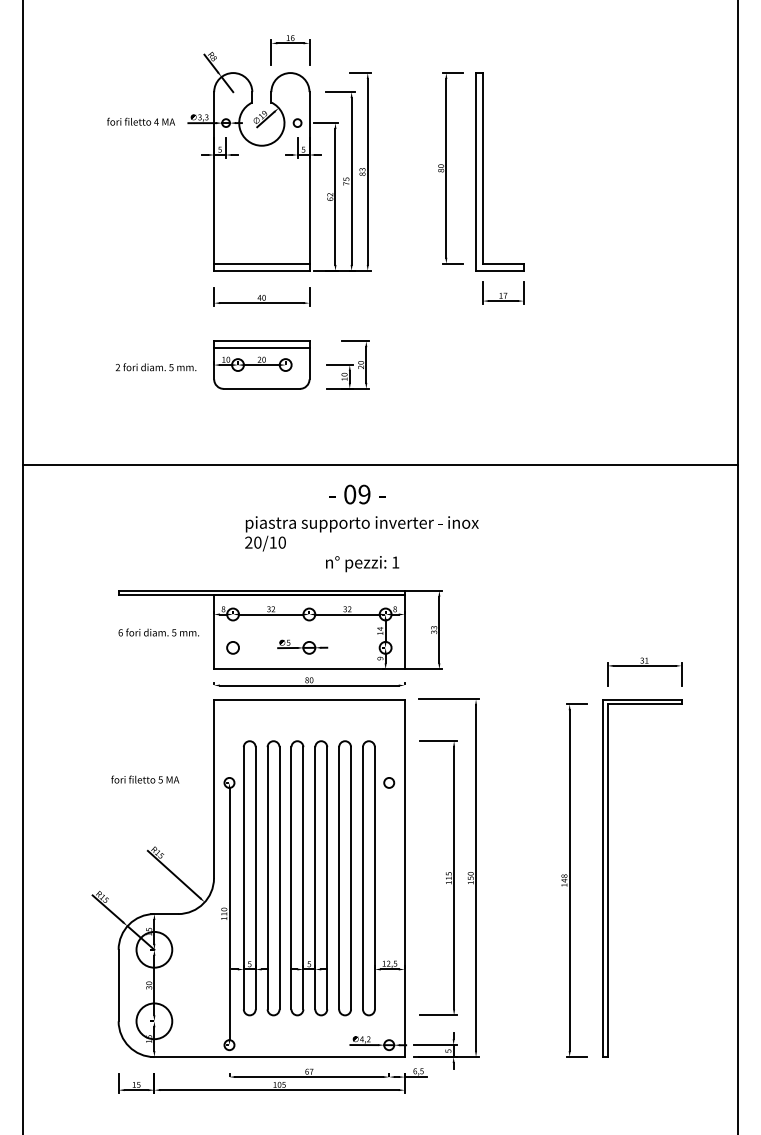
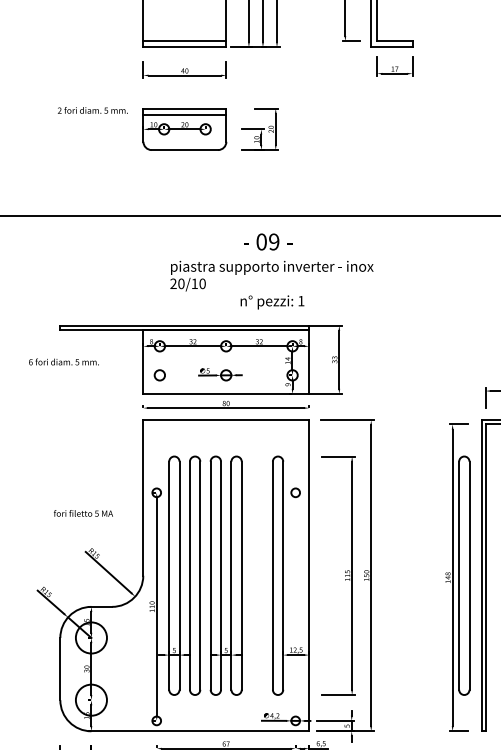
text: (155, 367) -> (92, 110), moved
text: (158, 632) -> (63, 361), moved
text: (145, 779) -> (83, 513), moved
part: (344, 878) -> (463, 575), moved

